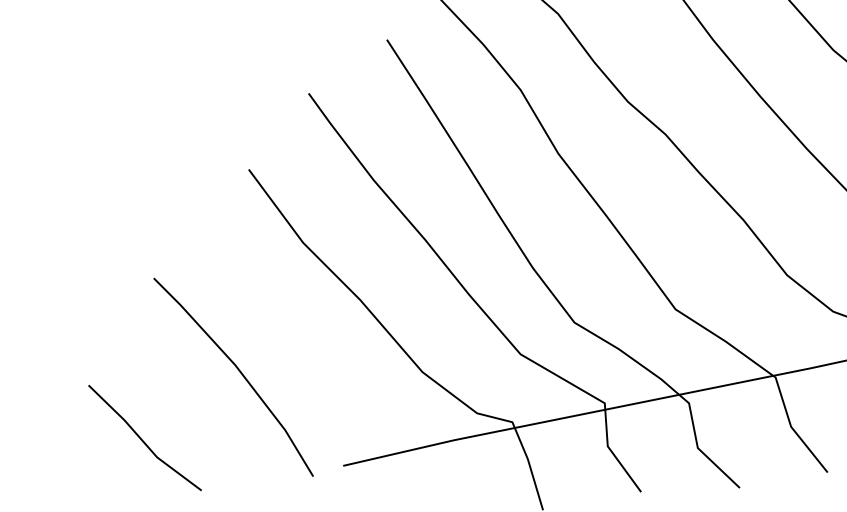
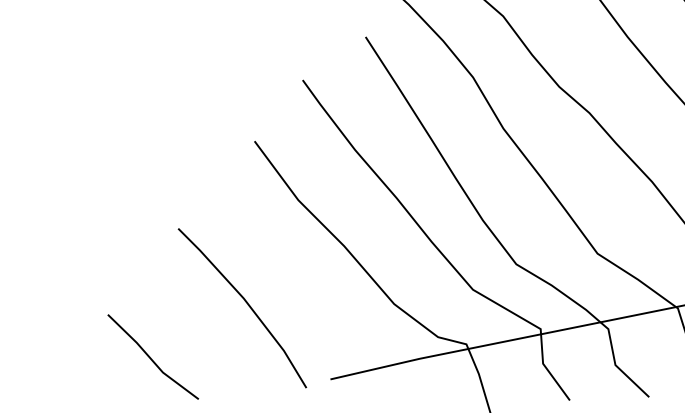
line: (142, 439) -> (151, 358), moved

